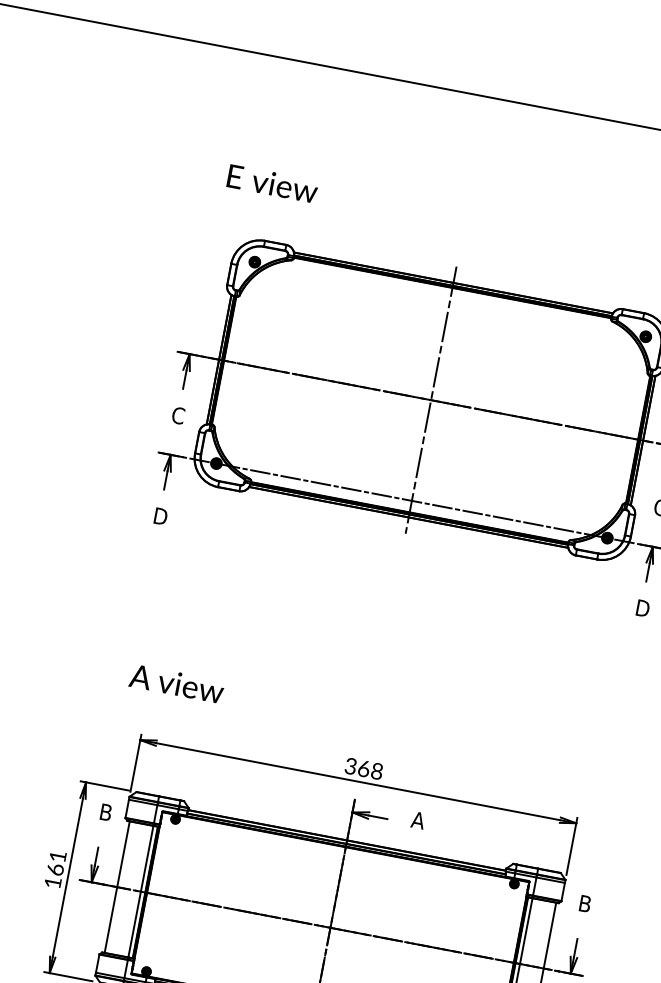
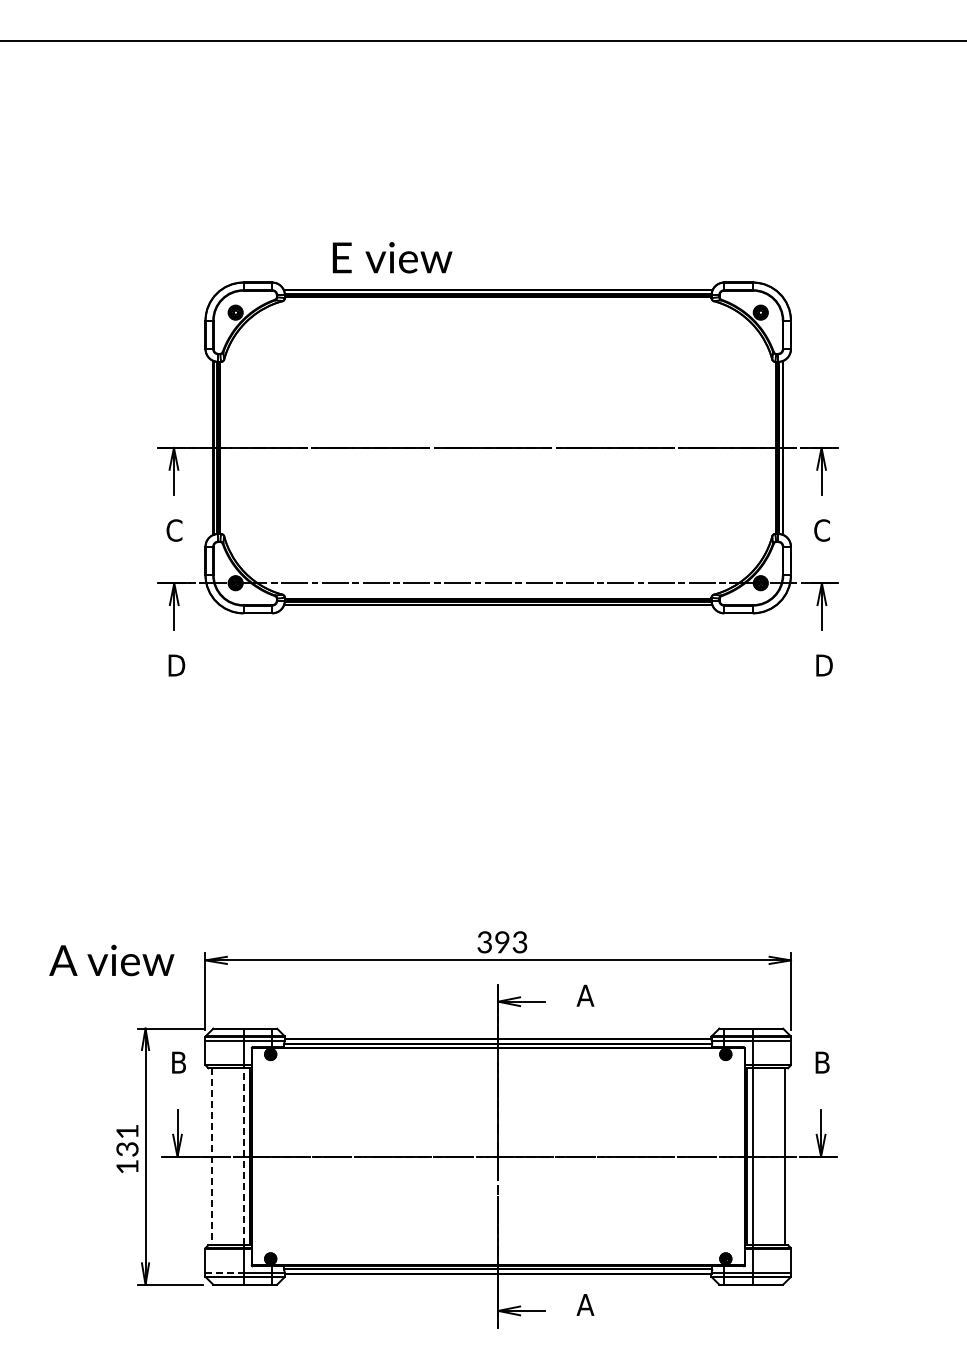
text: (272, 183) -> (392, 257), moved
line: (431, 399) -> (498, 447), removed
text: (176, 683) -> (111, 960), moved
text: (370, 770) -> (511, 942), 368 -> 393
text: (55, 869) -> (127, 1148), 161 -> 131
line: (116, 887) -> (211, 1157), solid -> dashed
line: (140, 891) -> (243, 1156), solid -> dashed
line: (110, 975) -> (225, 1272), solid -> dashed

